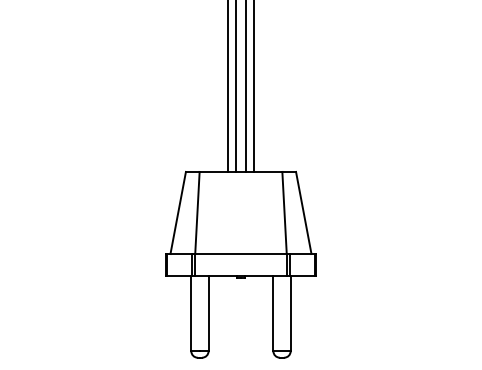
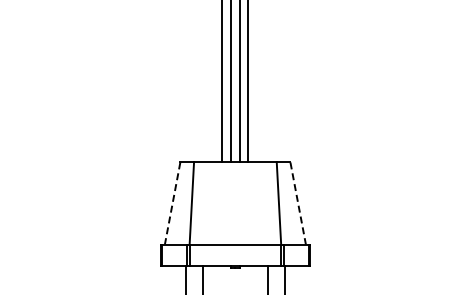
line: (178, 212) -> (172, 203), solid -> dashed
line: (303, 212) -> (297, 203), solid -> dashed

